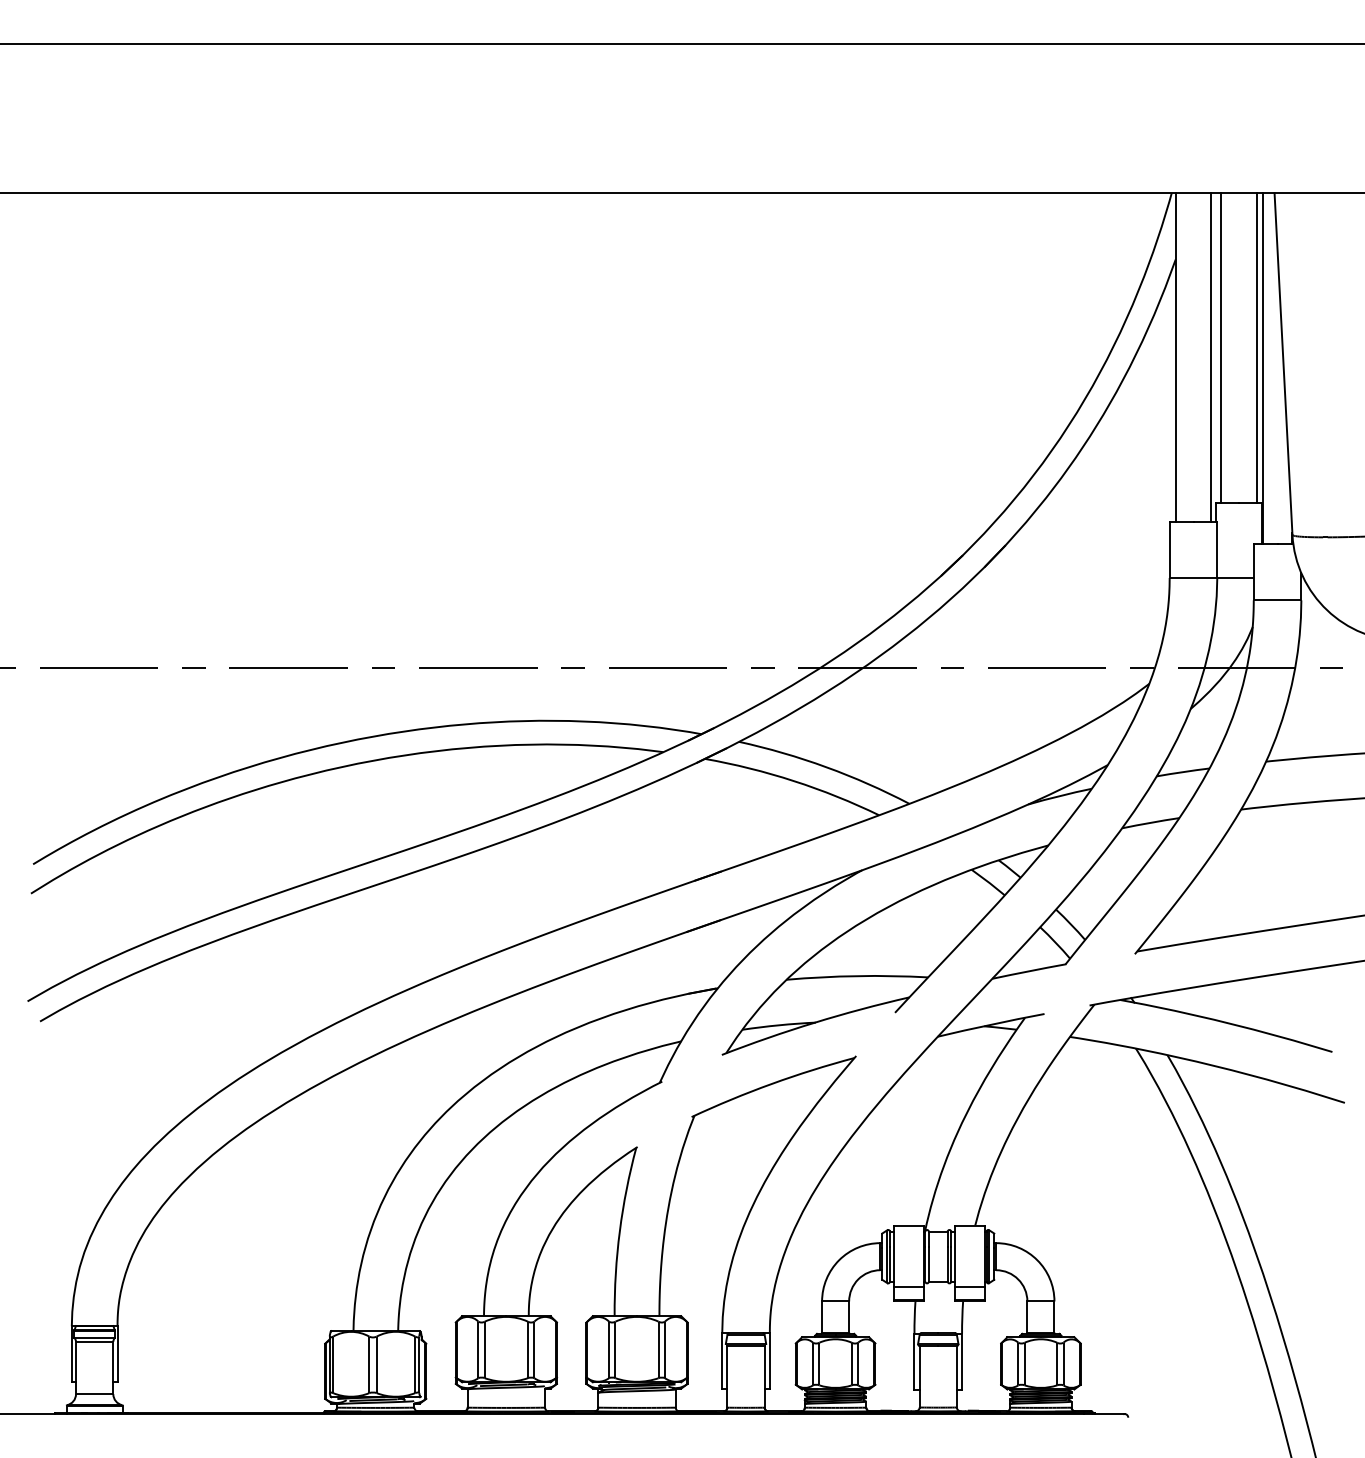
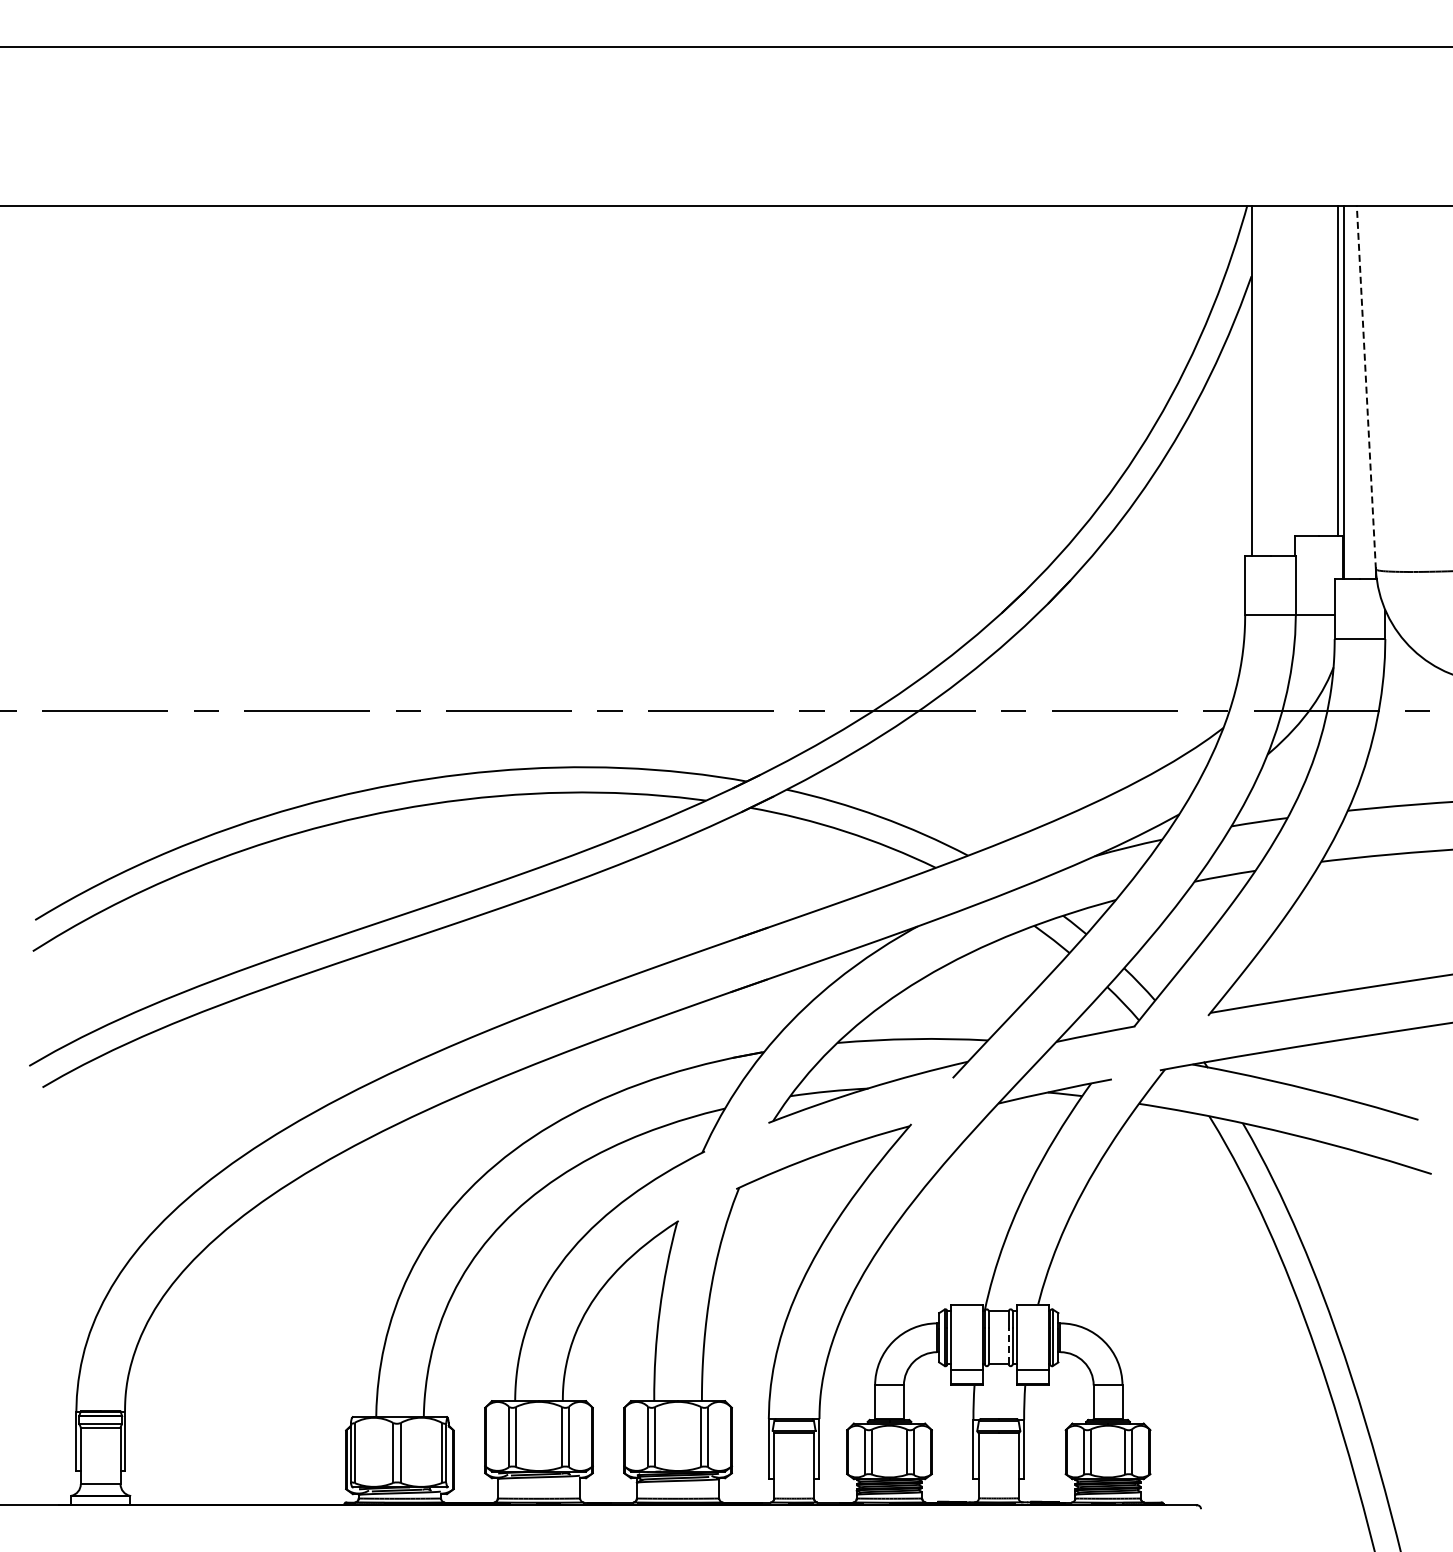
line: (1220, 348) -> (1299, 370), removed
line: (1211, 357) -> (1289, 380), removed
line: (1283, 363) -> (1366, 386), solid -> dashed
line: (947, 1263) -> (1008, 1345), solid -> dashed

